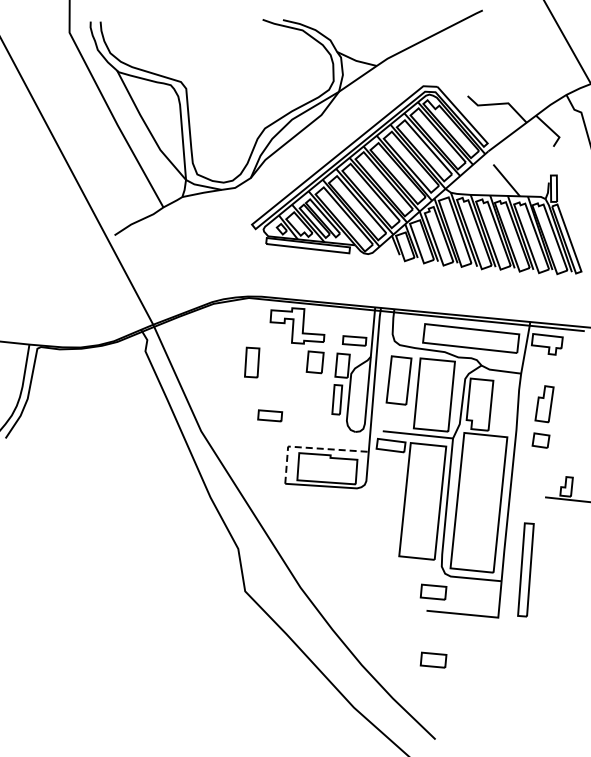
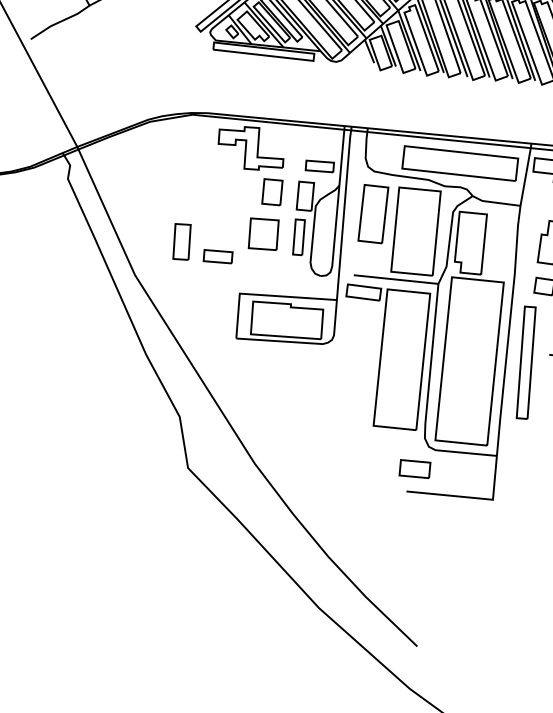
part: (252, 362) -> (182, 241), moved
part: (307, 397) -> (263, 234), added
line: (309, 447) -> (265, 294), dashed -> solid
part: (525, 569) -> (525, 362), moved
part: (433, 659) -> (414, 550), removed

